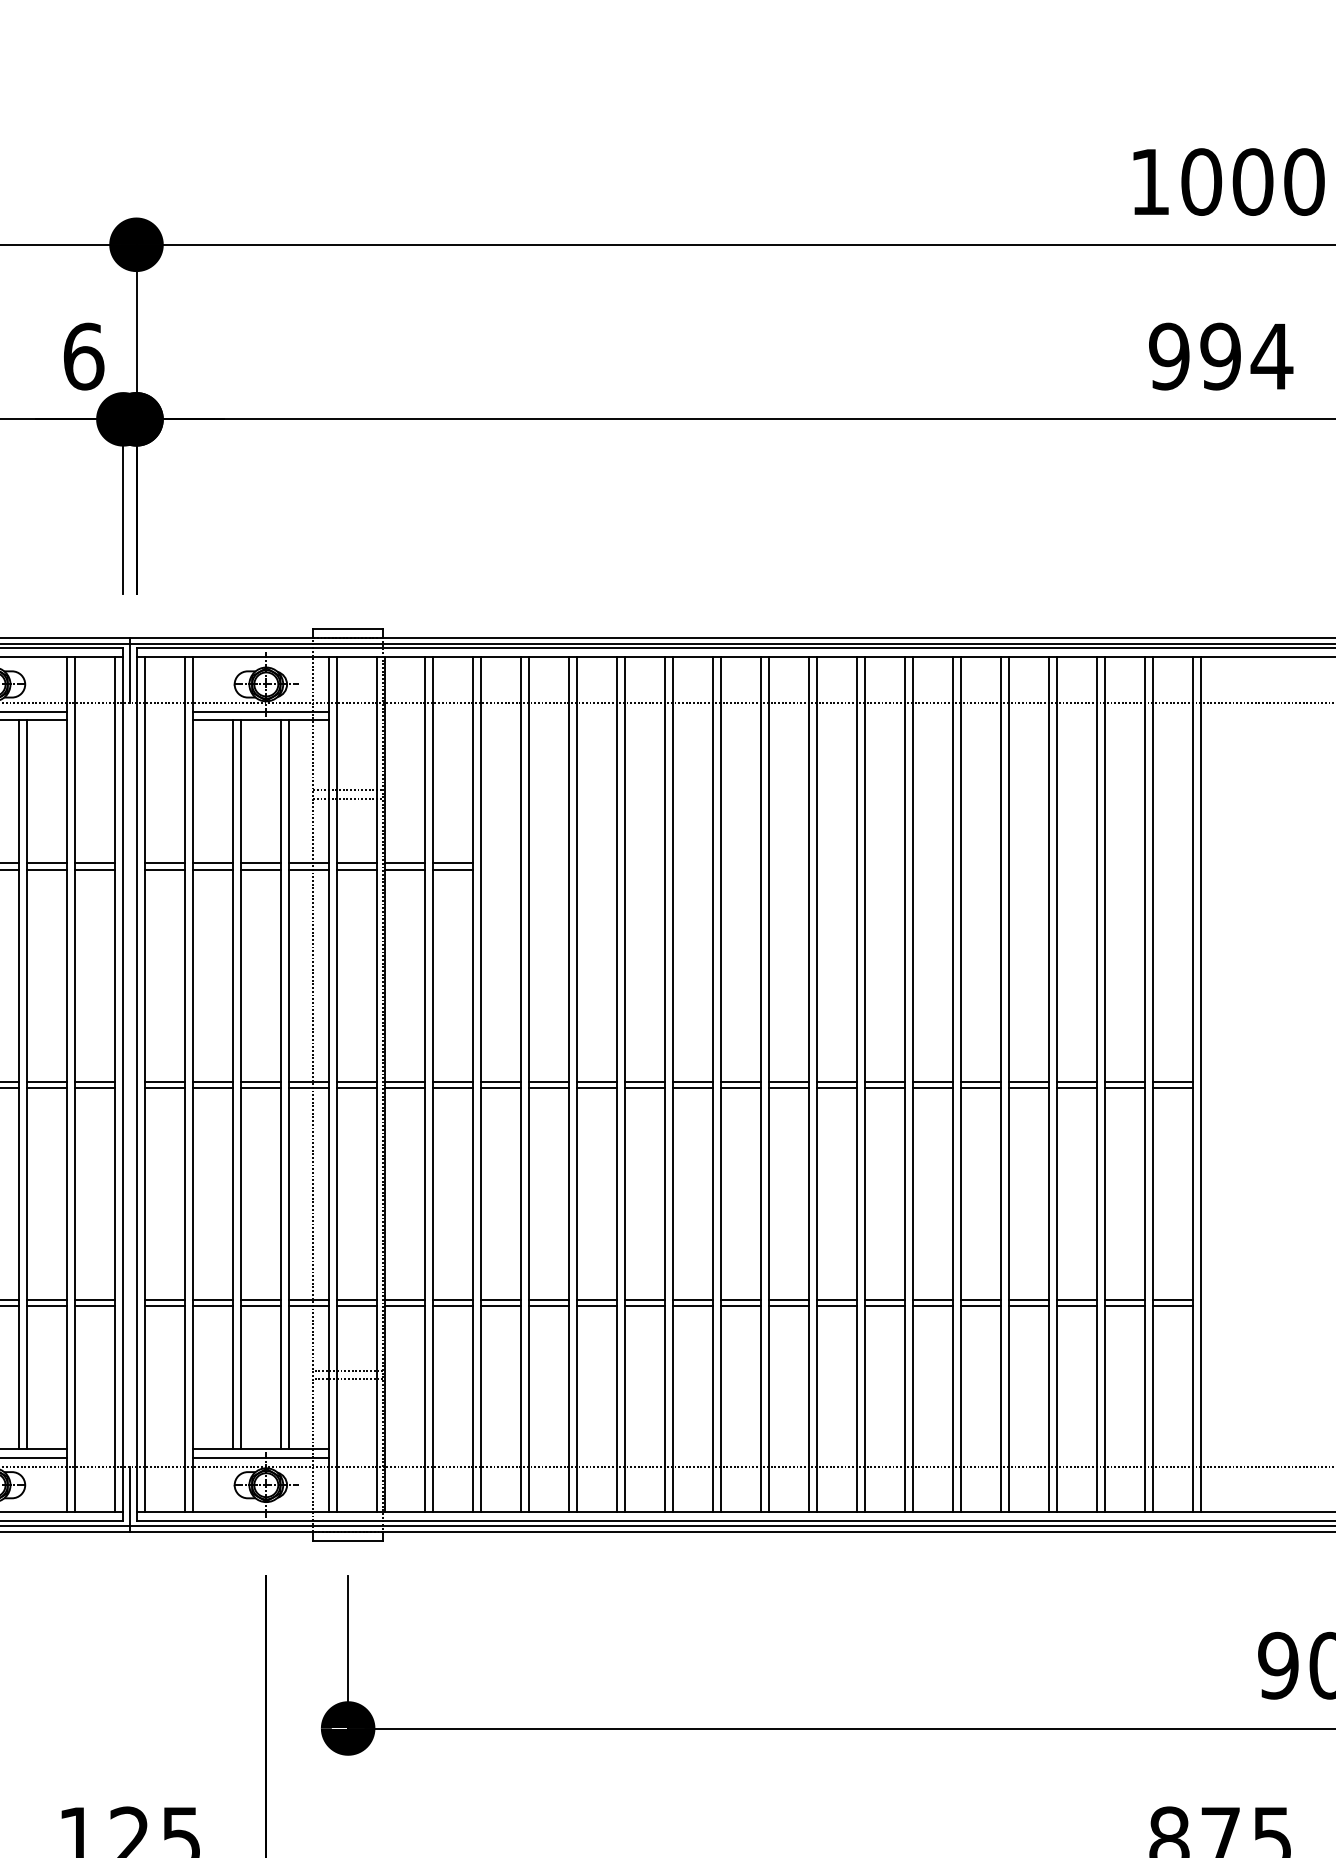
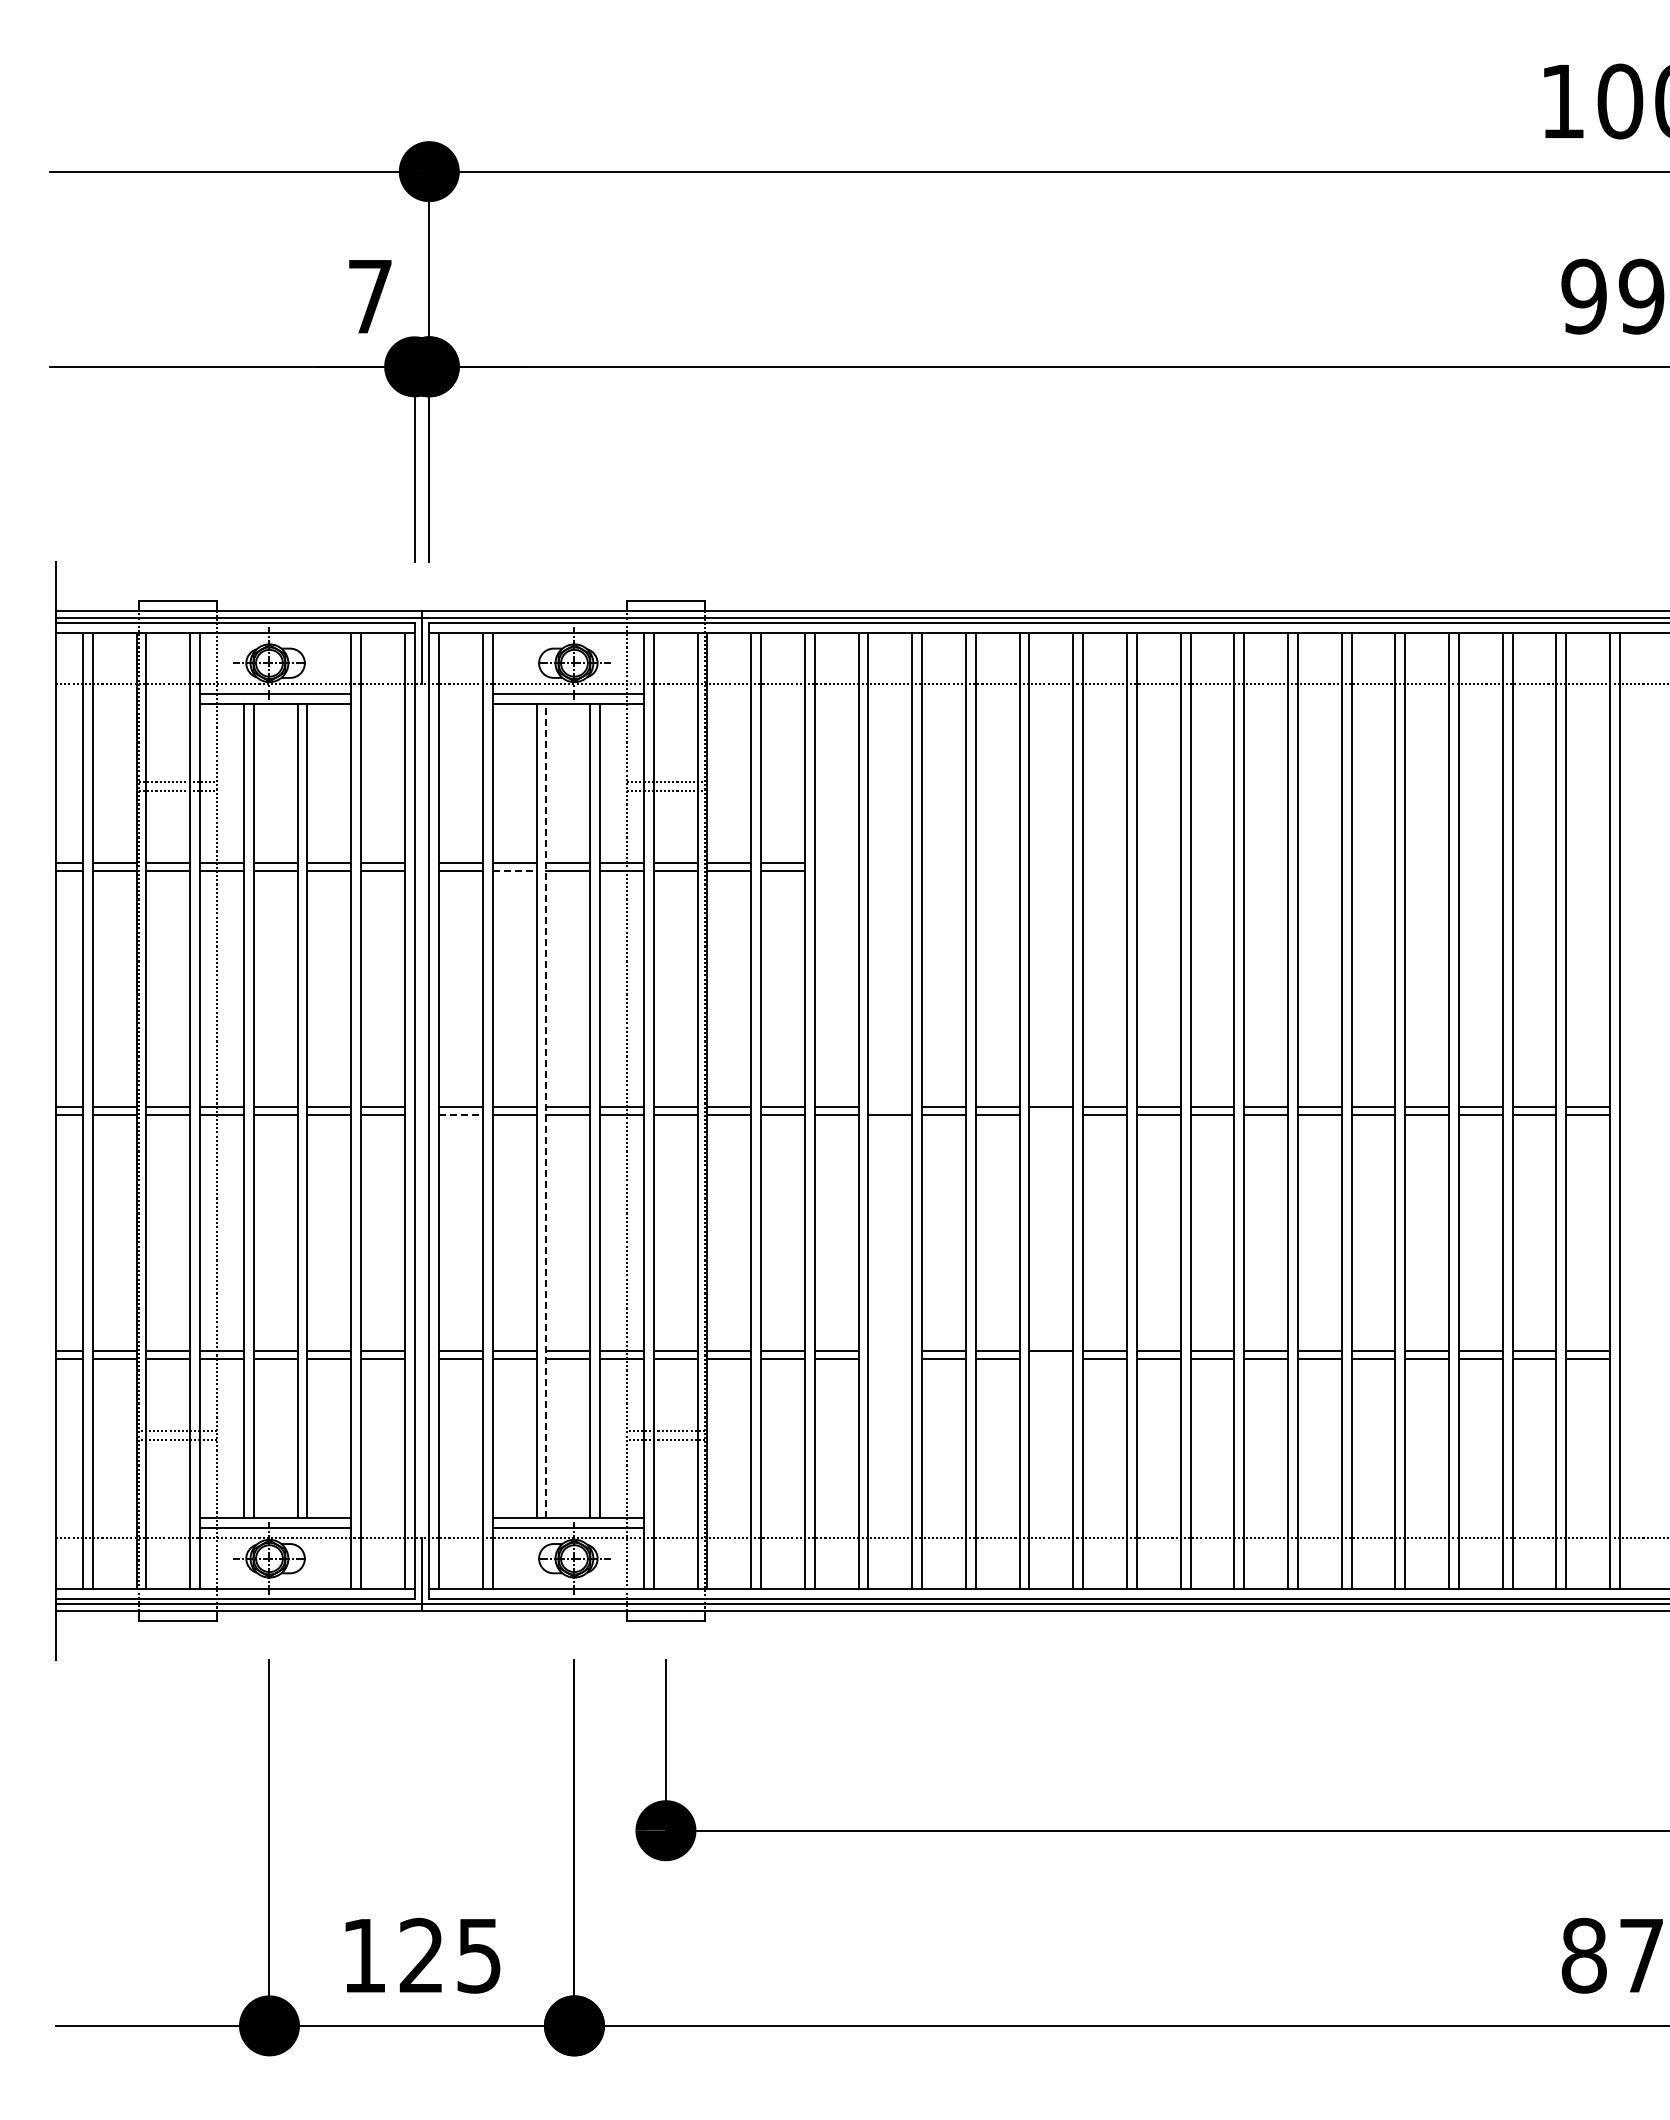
text: (83, 356) -> (370, 296), 6 -> 7
line: (212, 869) -> (514, 870), solid -> dashed
line: (548, 1081) -> (890, 1107), removed
line: (241, 1084) -> (546, 1110), solid -> dashed
line: (165, 1087) -> (461, 1114), solid -> dashed
line: (692, 1087) -> (1051, 1114), removed
line: (548, 1299) -> (890, 1351), removed
line: (548, 1306) -> (890, 1358), removed
line: (692, 1306) -> (1051, 1358), removed

